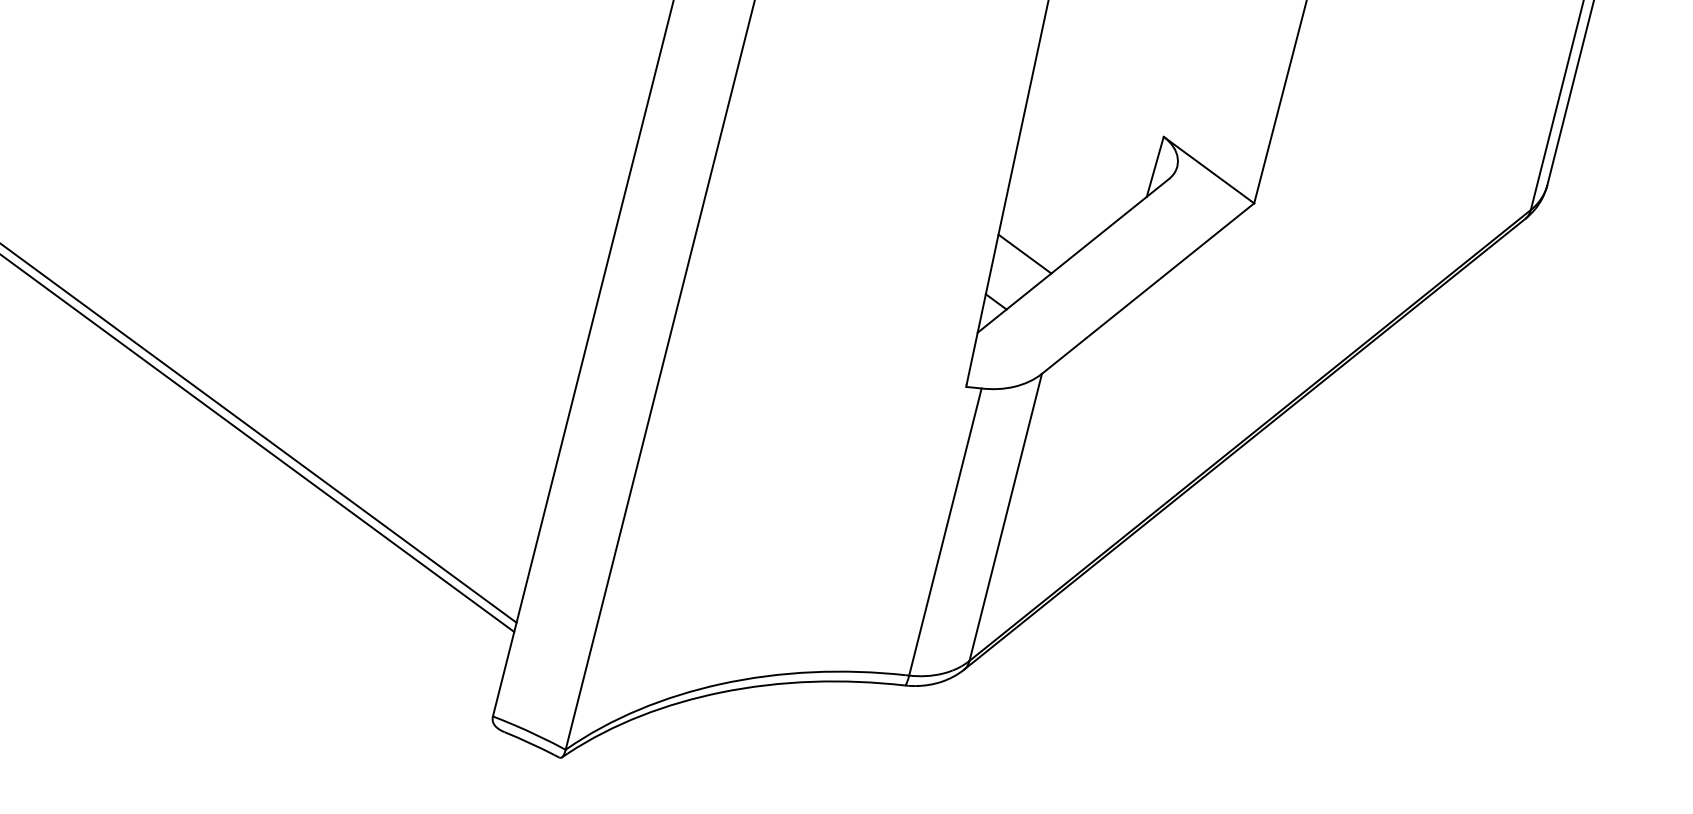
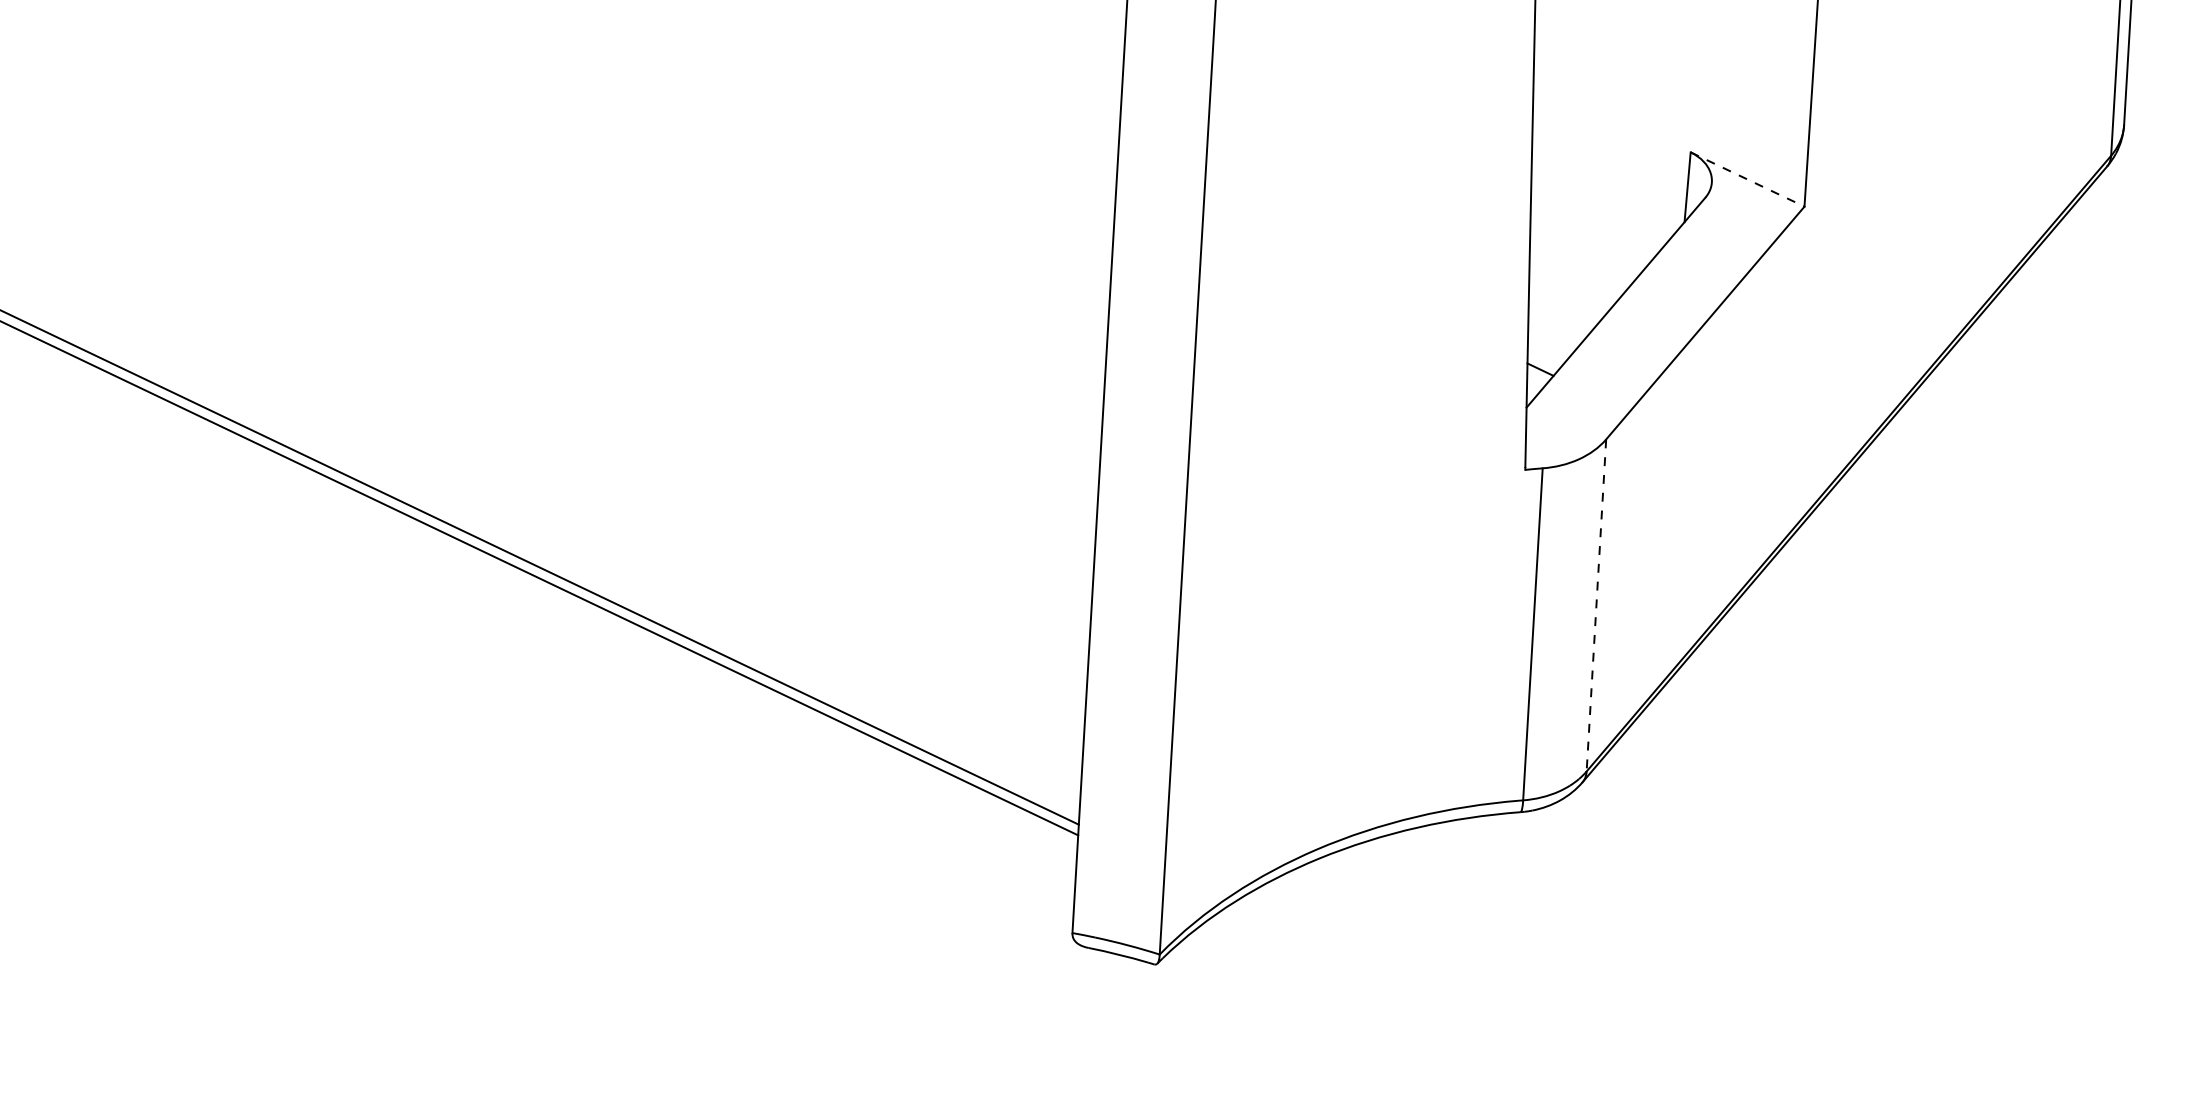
line: (1209, 170) -> (1748, 179), solid -> dashed
line: (1024, 253) -> (1561, 310), removed
line: (1005, 517) -> (1596, 605), solid -> dashed

